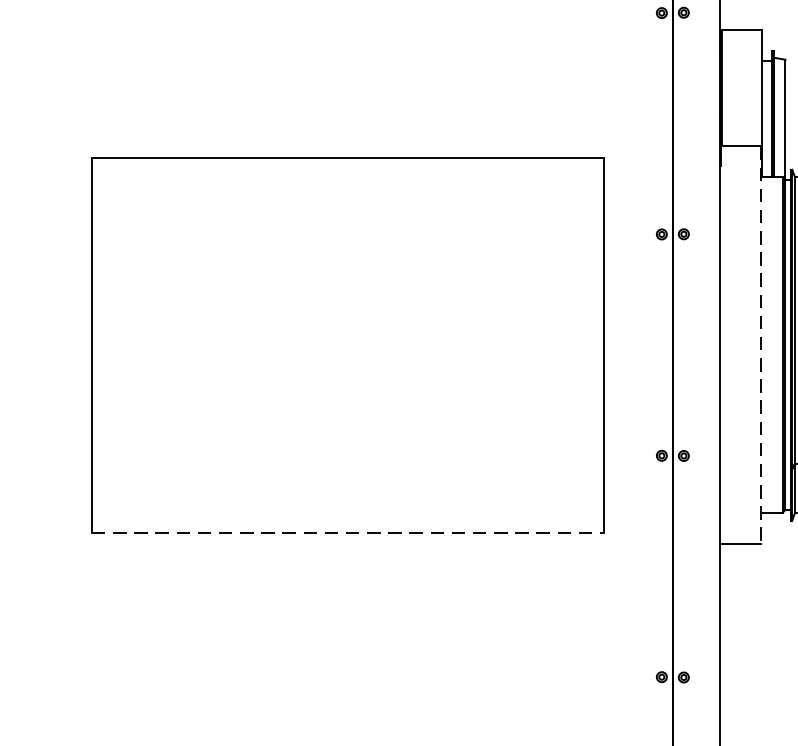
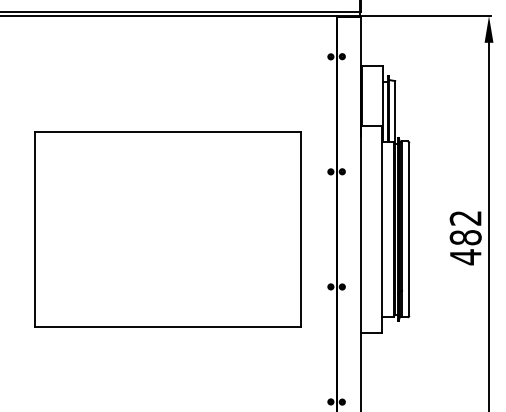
line: (761, 345) -> (382, 229), dashed -> solid
line: (347, 531) -> (167, 326), dashed -> solid

